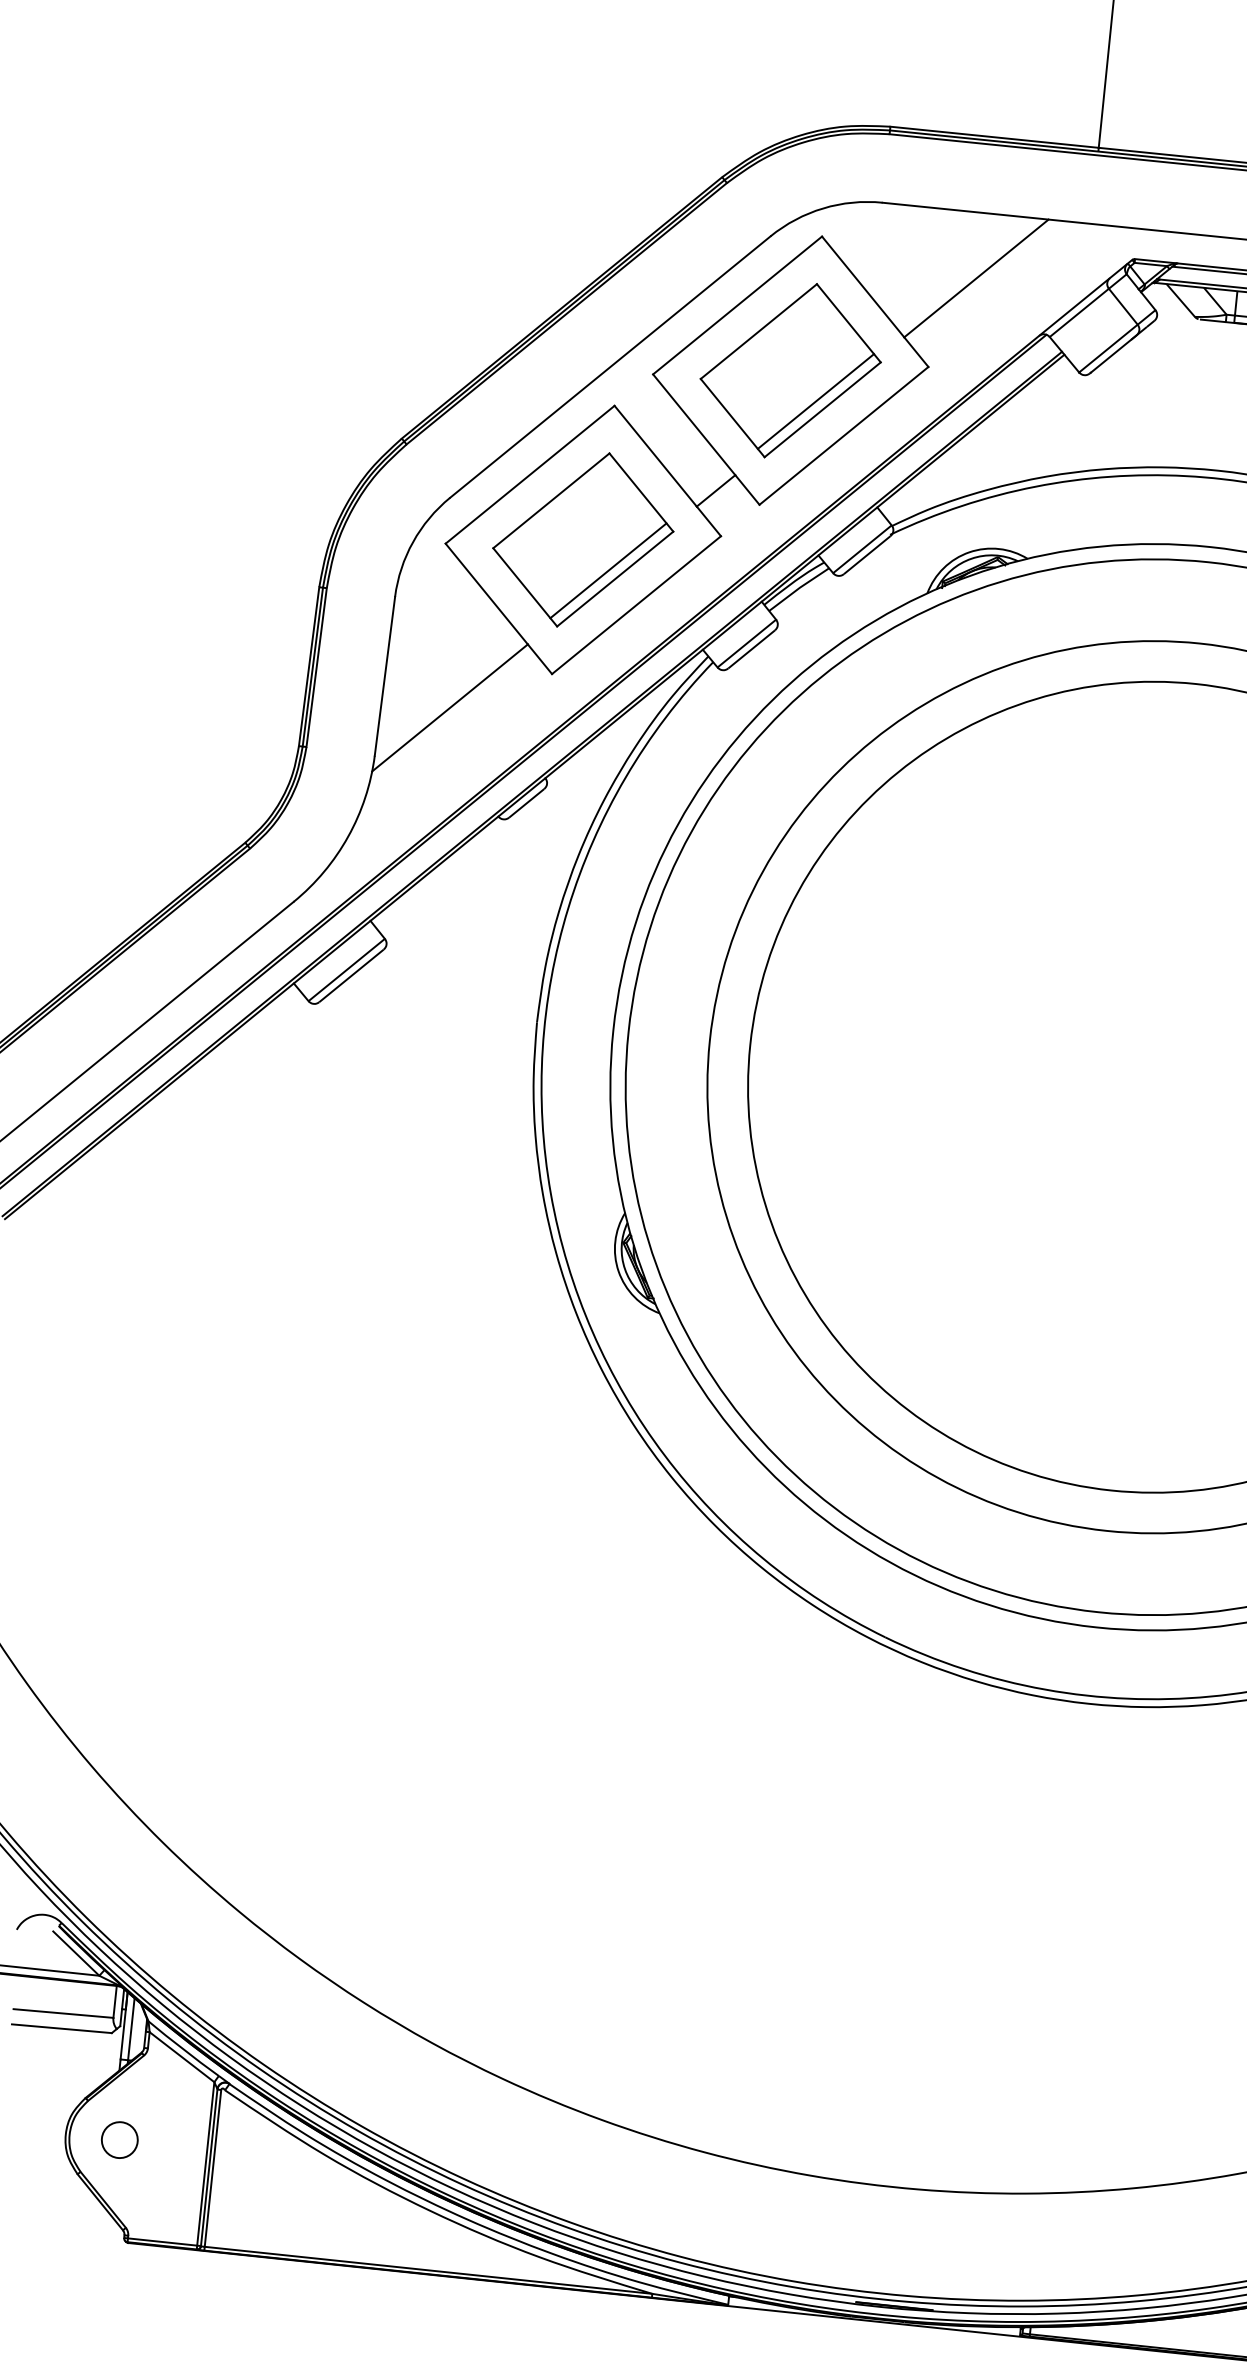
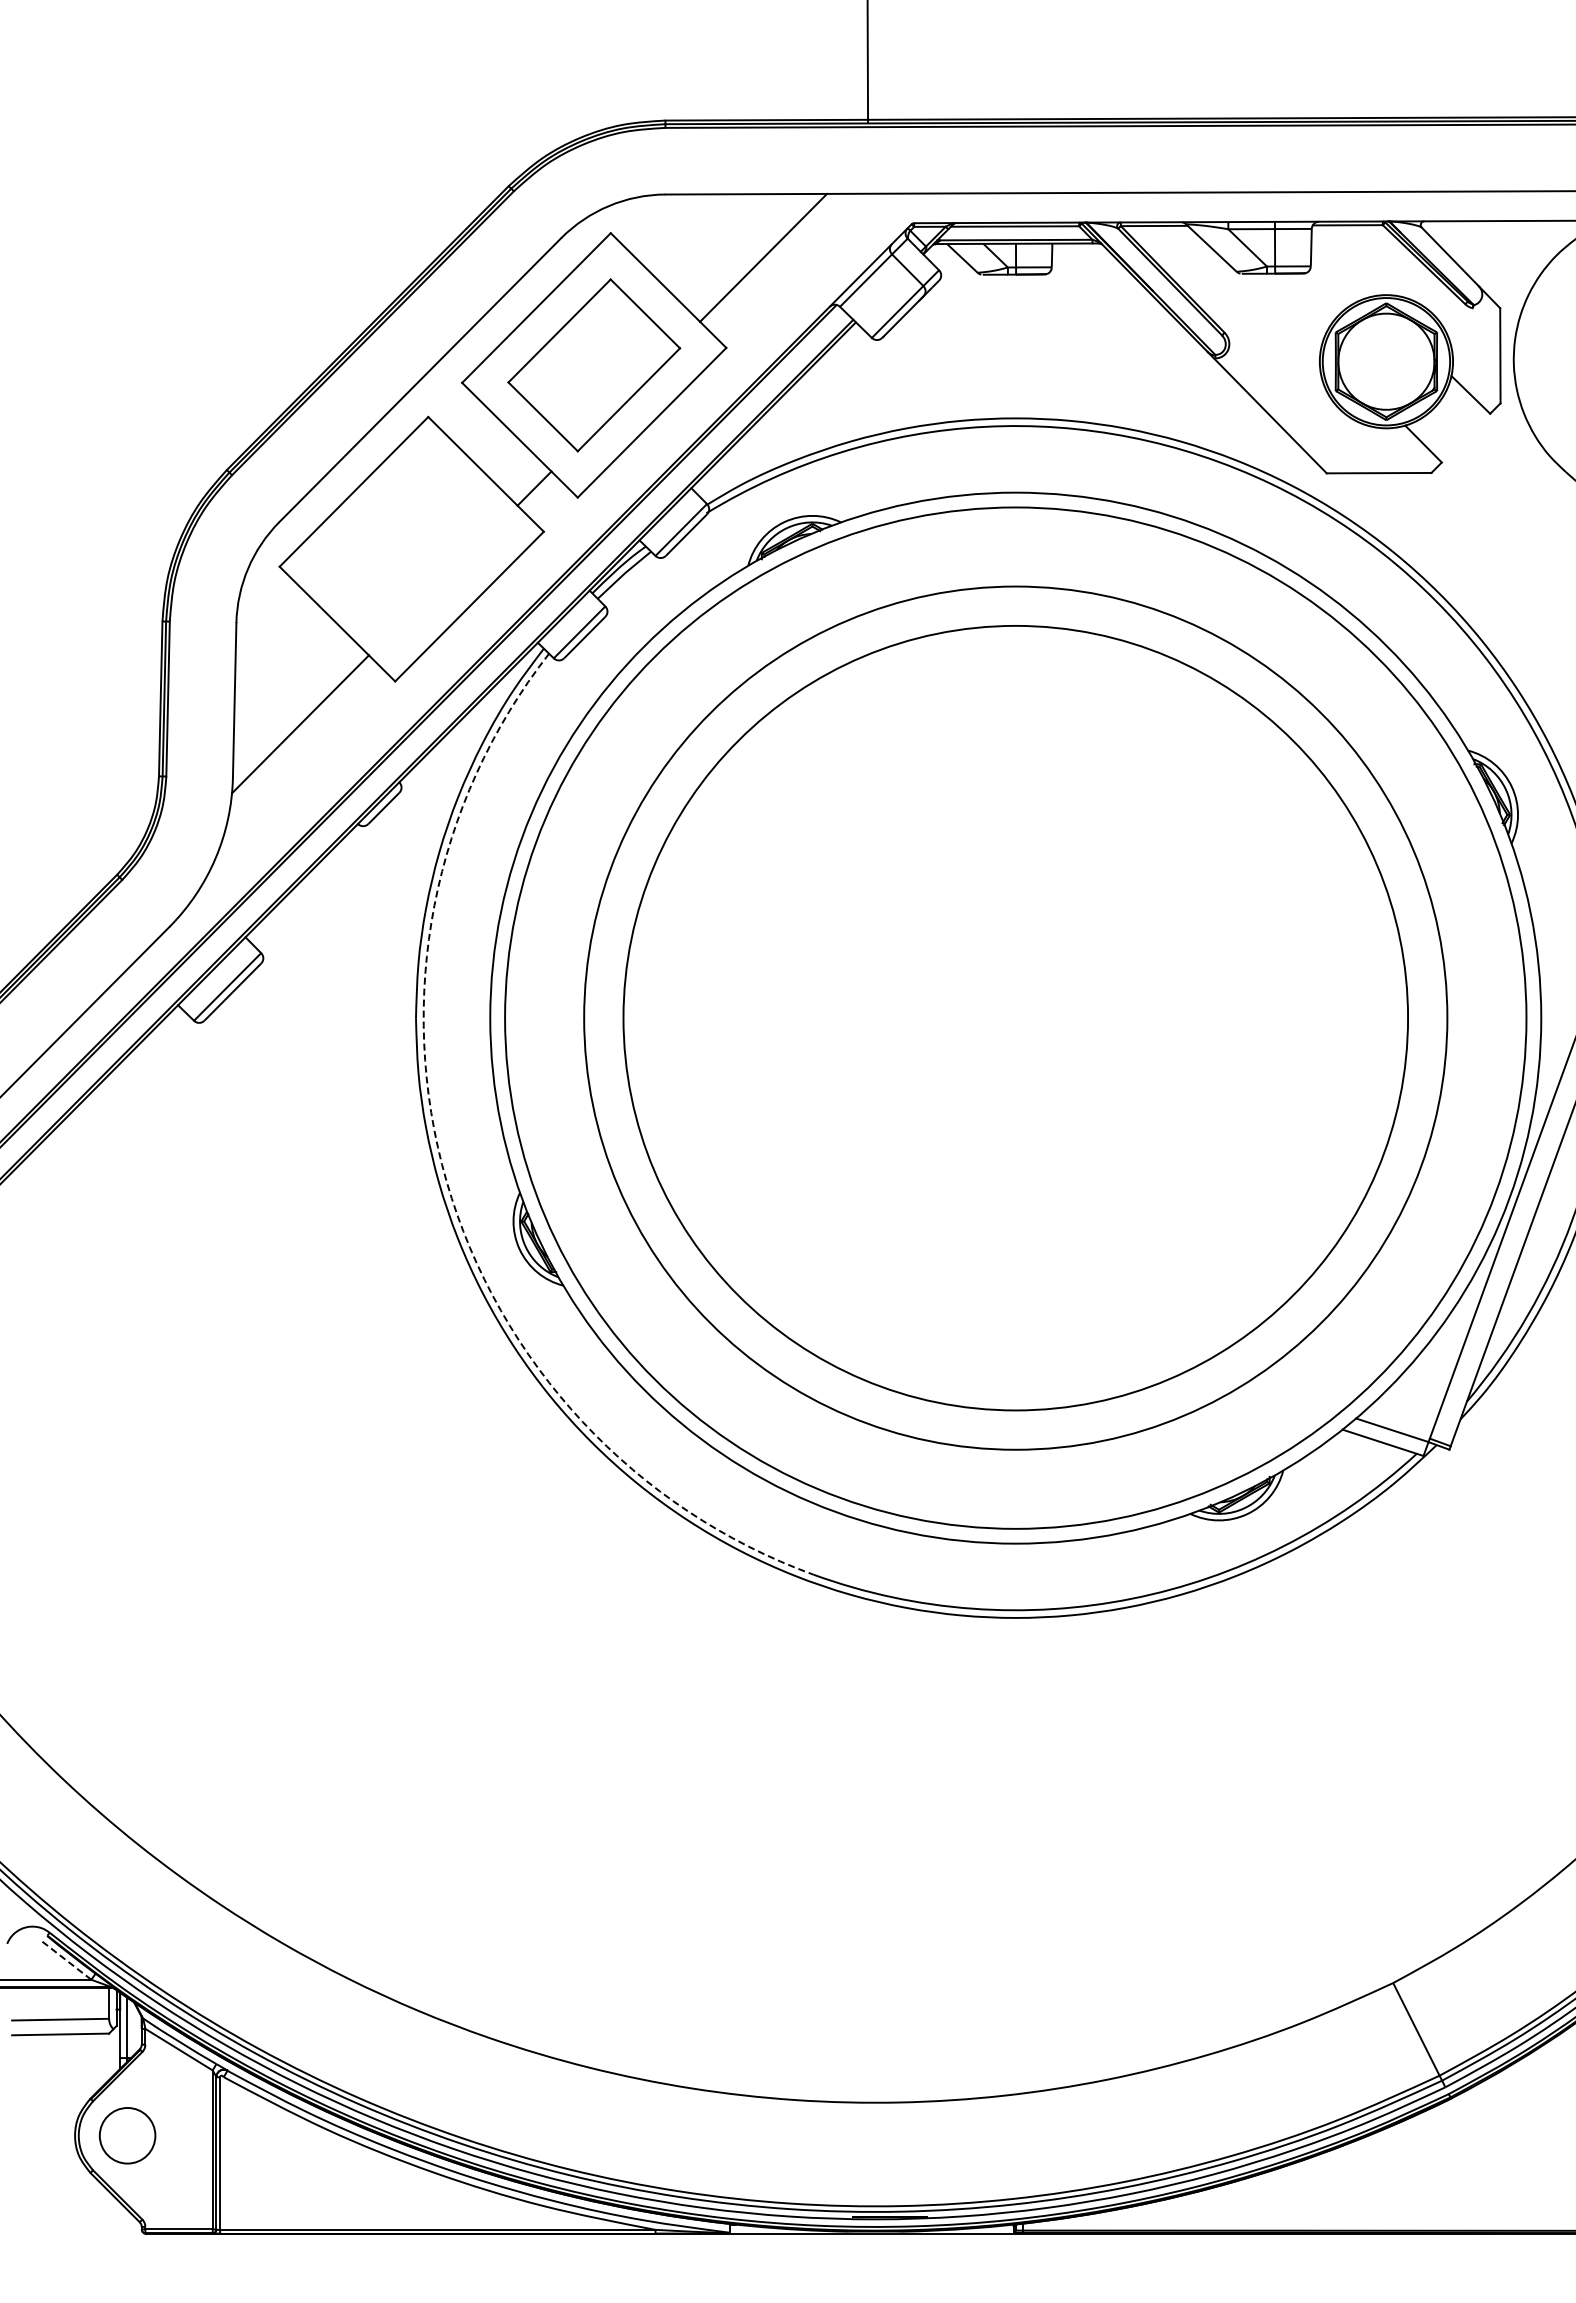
line: (815, 401) -> (621, 392), removed
part: (583, 540) -> (411, 549), removed
arc: (550, 1193) -> (446, 1181), solid -> dashed
line: (75, 1953) -> (66, 1960), solid -> dashed
circle: (119, 2139) -> (127, 2135), size x1.6

